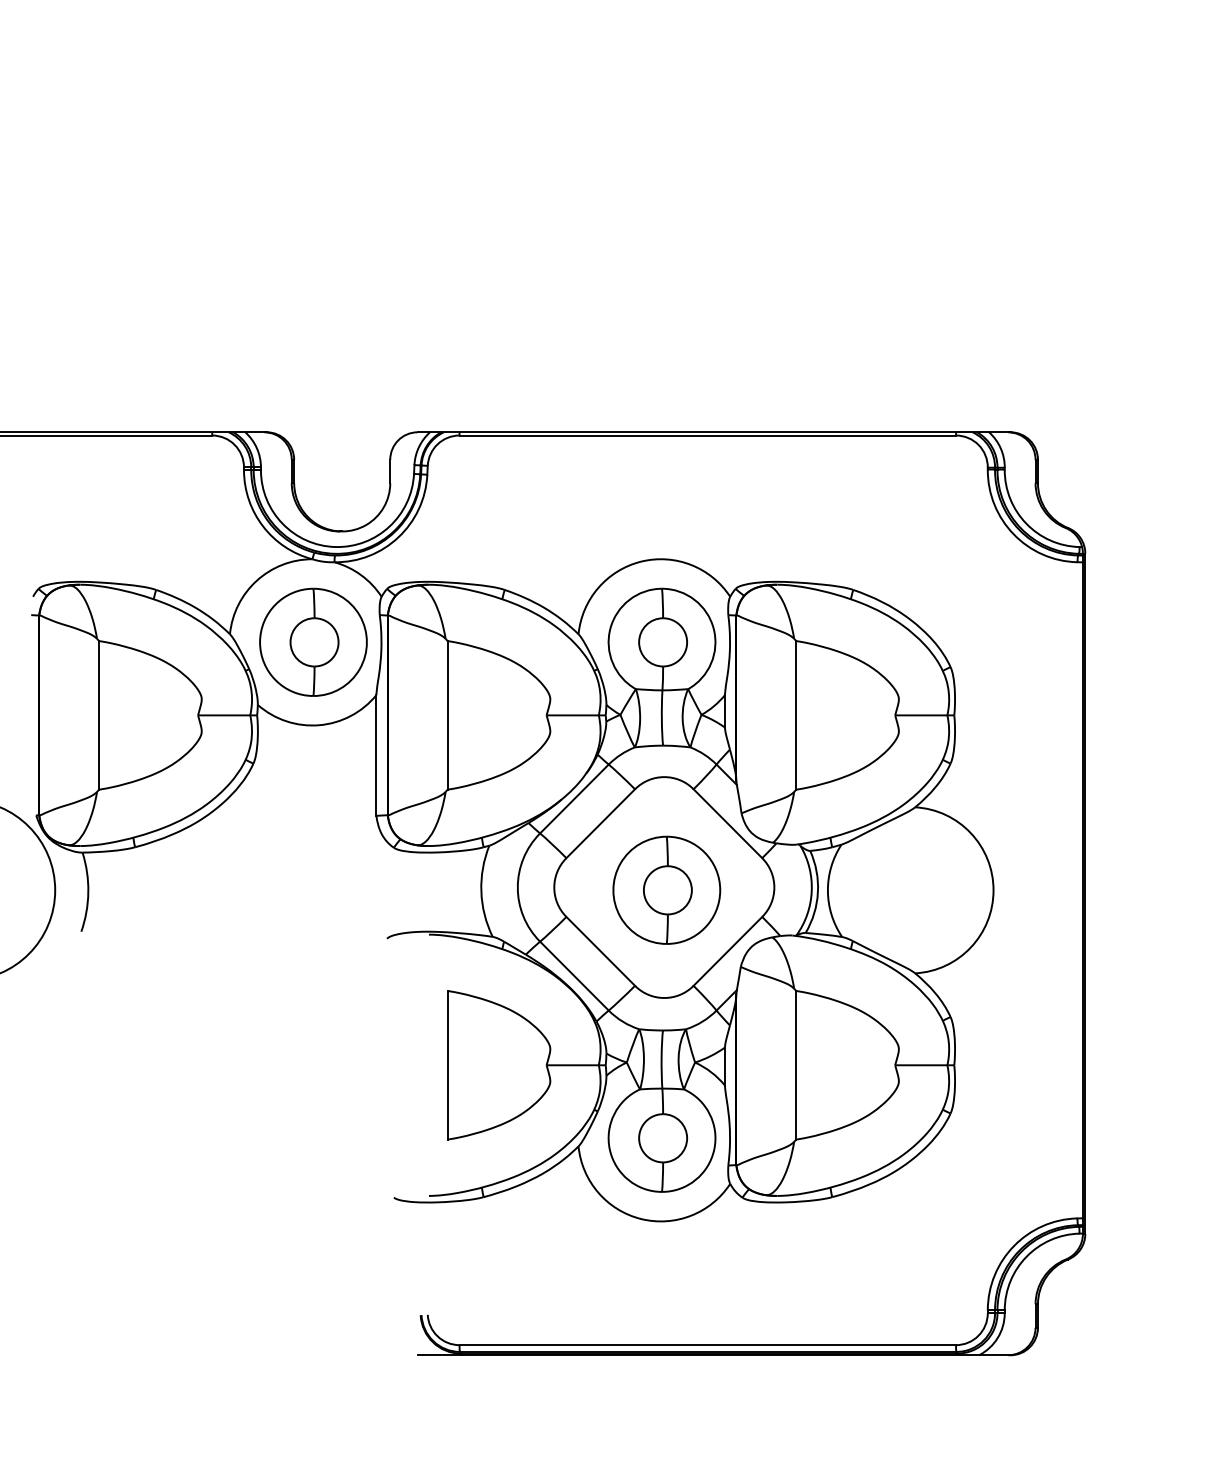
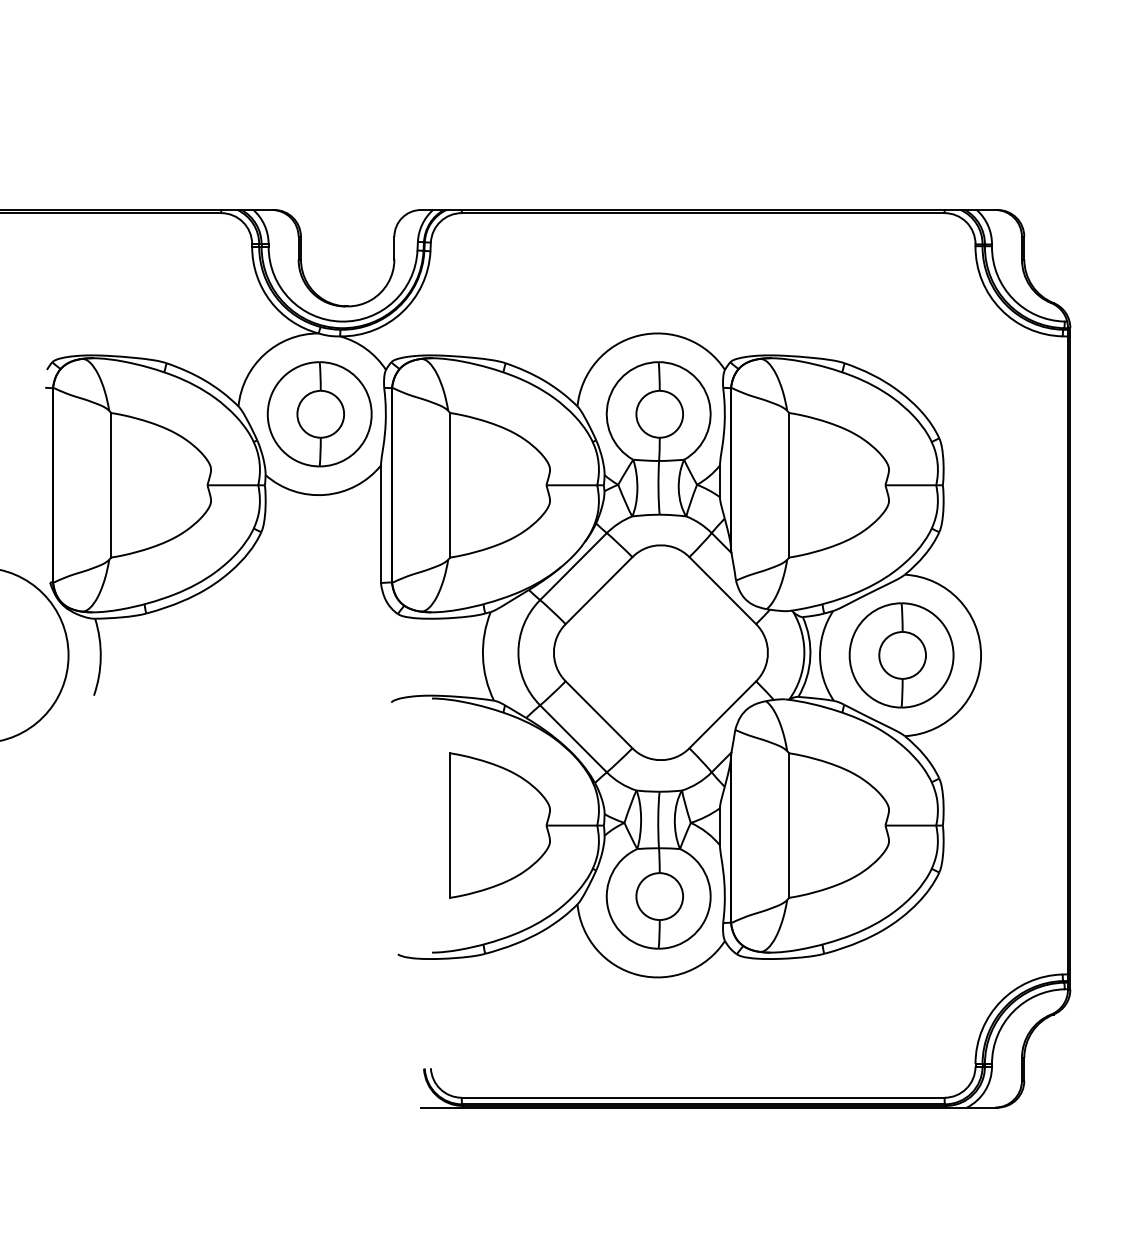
part: (666, 889) -> (901, 654), moved

